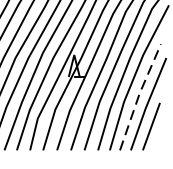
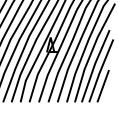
line: (138, 96) -> (94, 65), dashed -> solid

